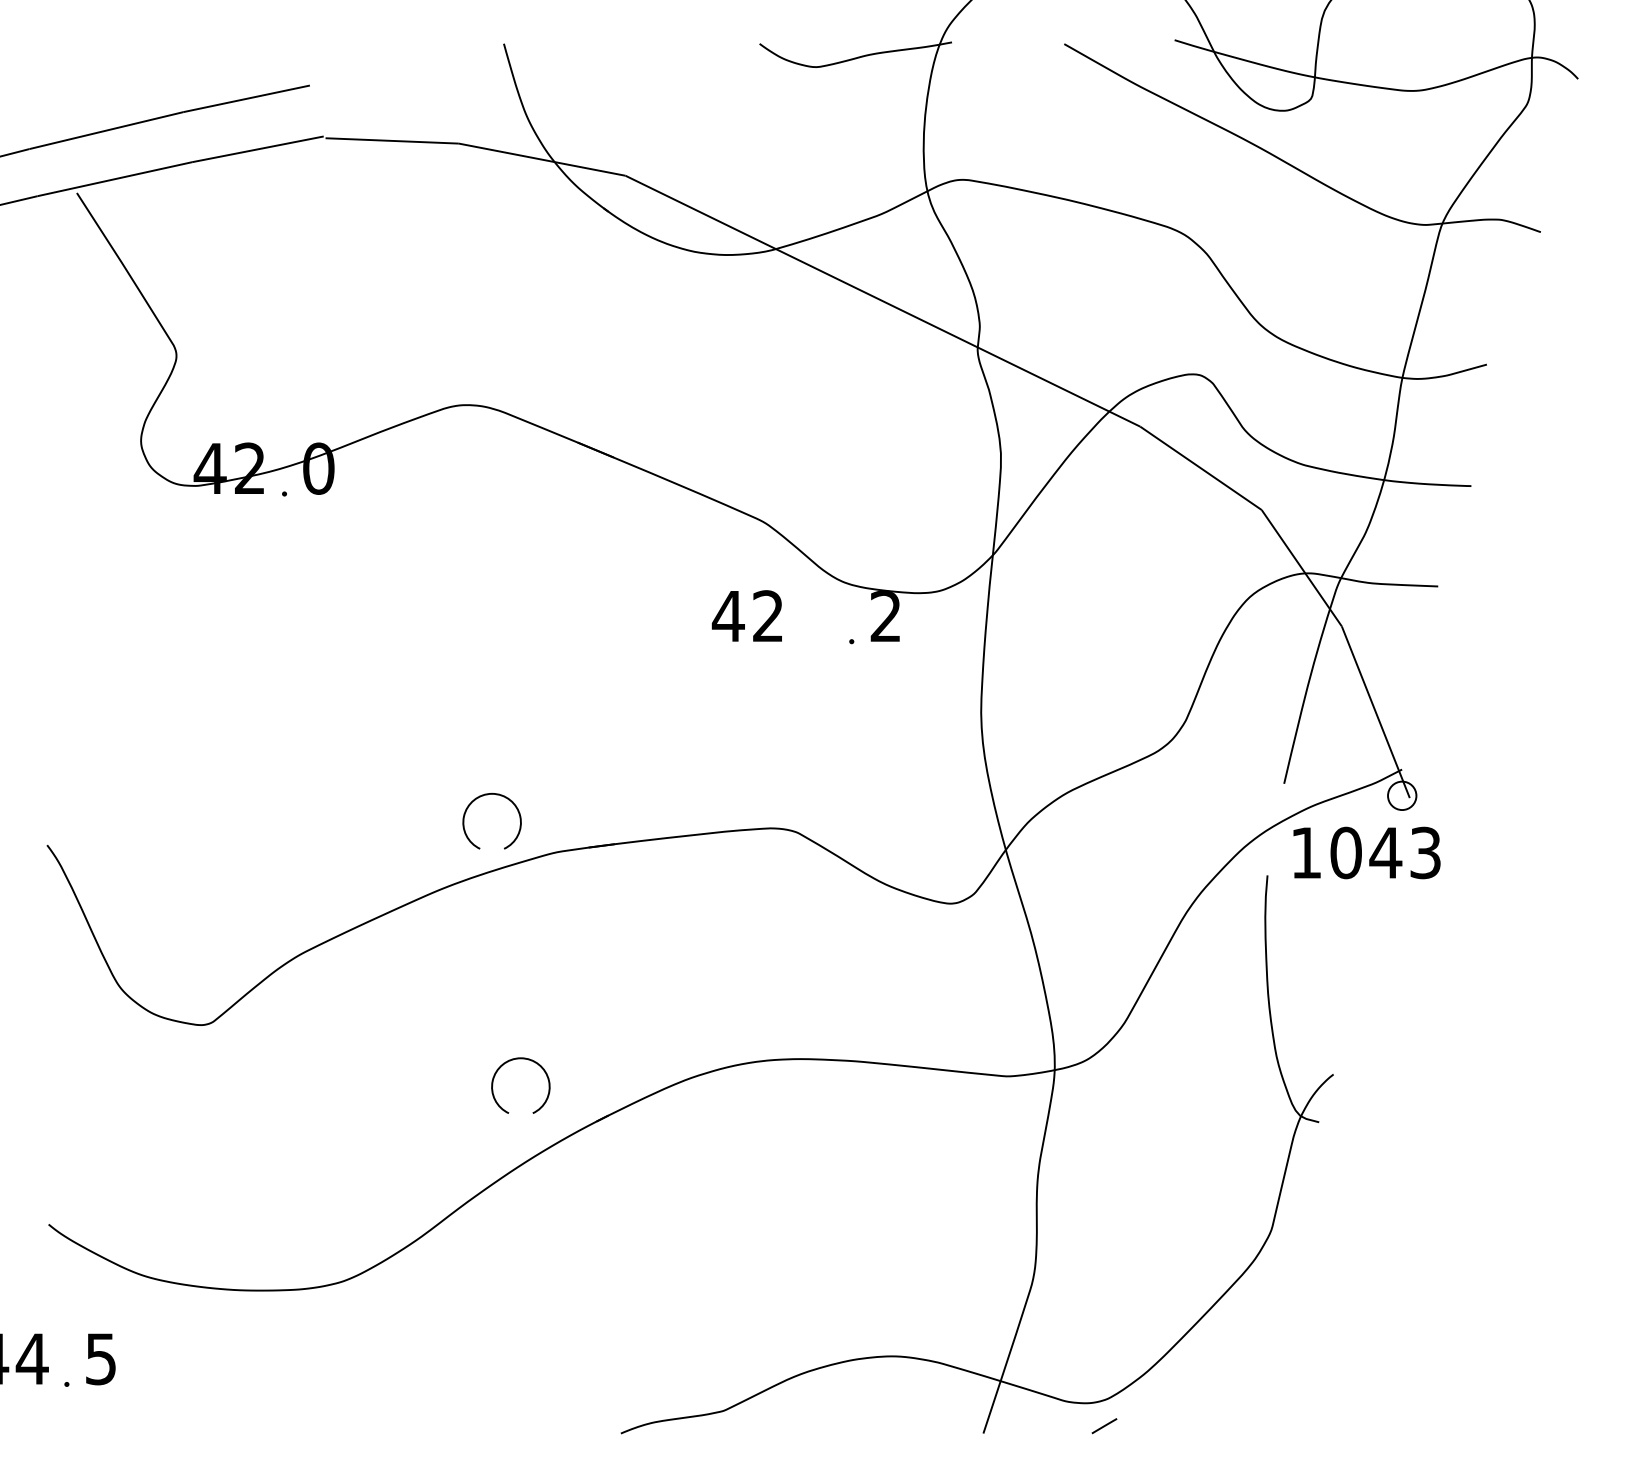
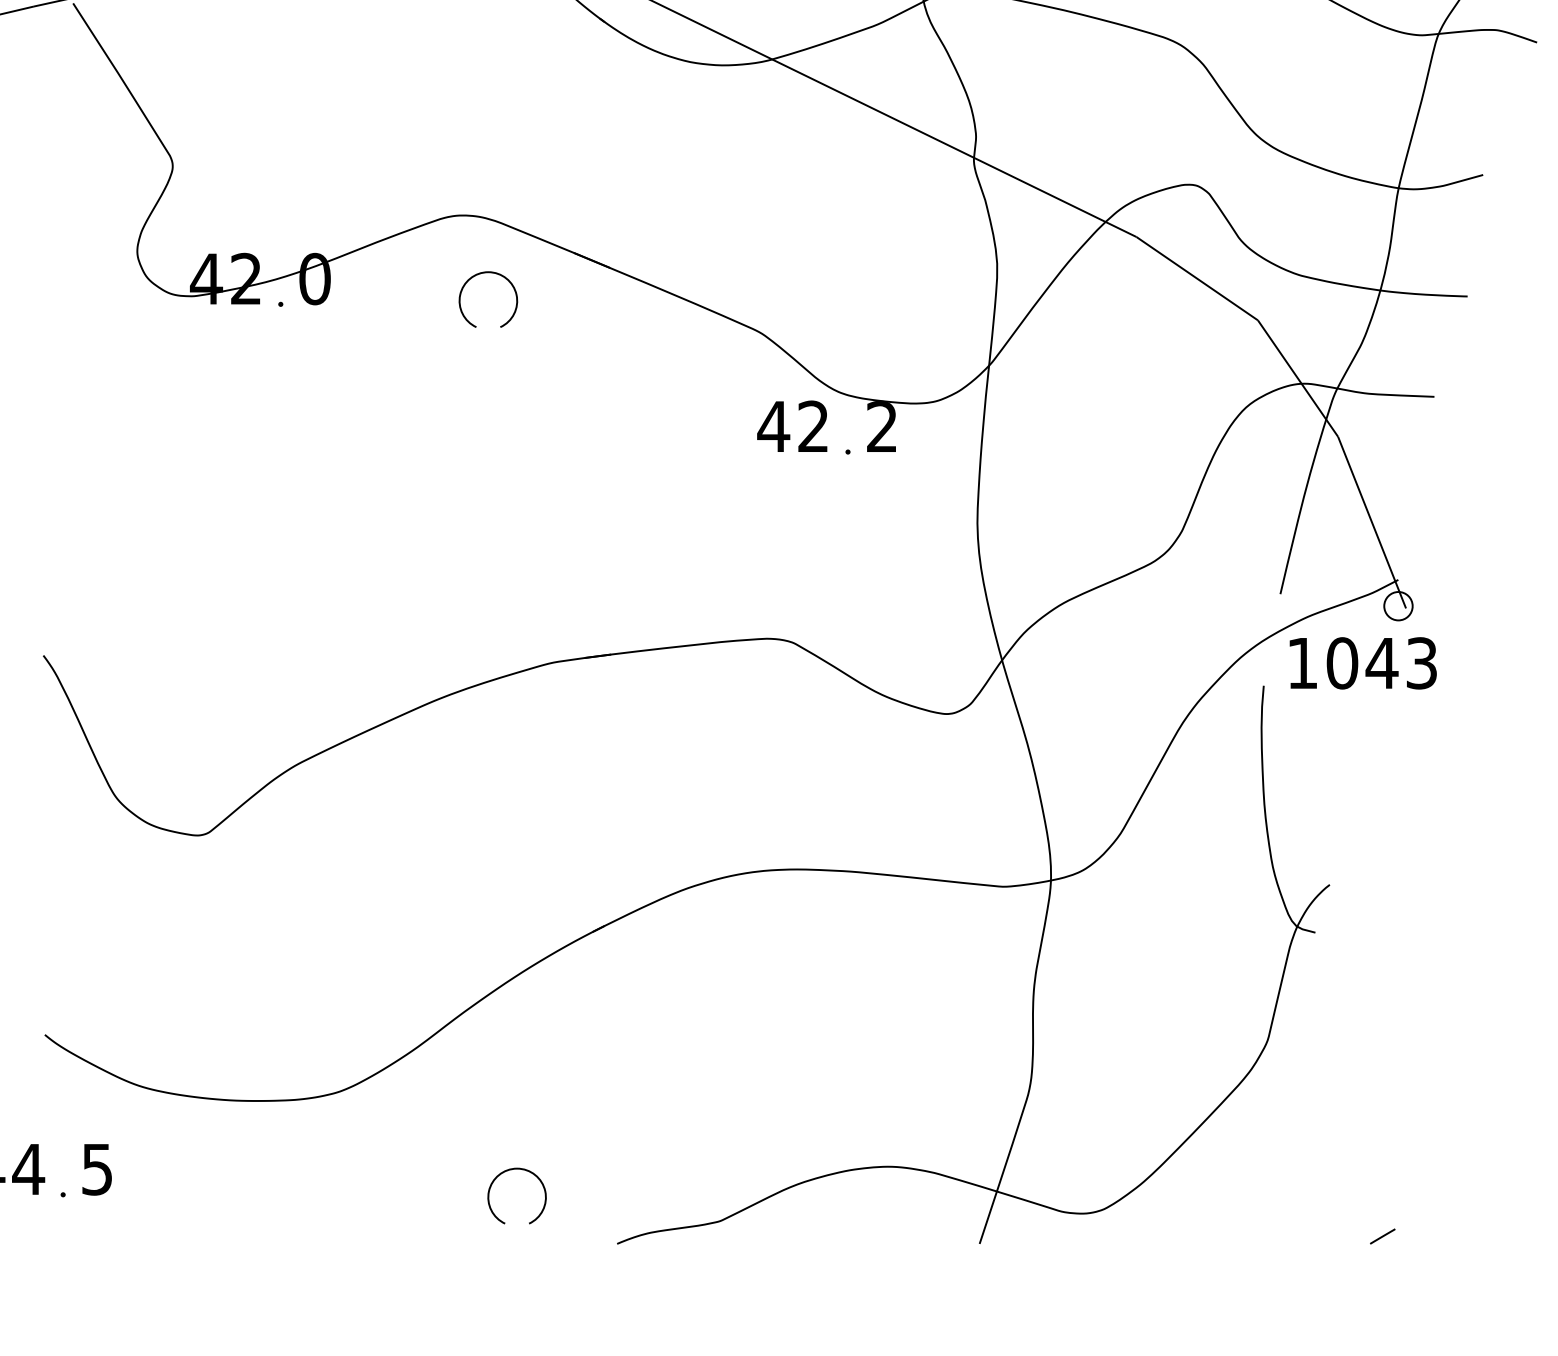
text: (746, 615) -> (791, 425), moved
part: (483, 796) -> (479, 274), moved
part: (508, 1062) -> (504, 1172), moved
line: (1104, 1426) -> (1382, 1236), moved

